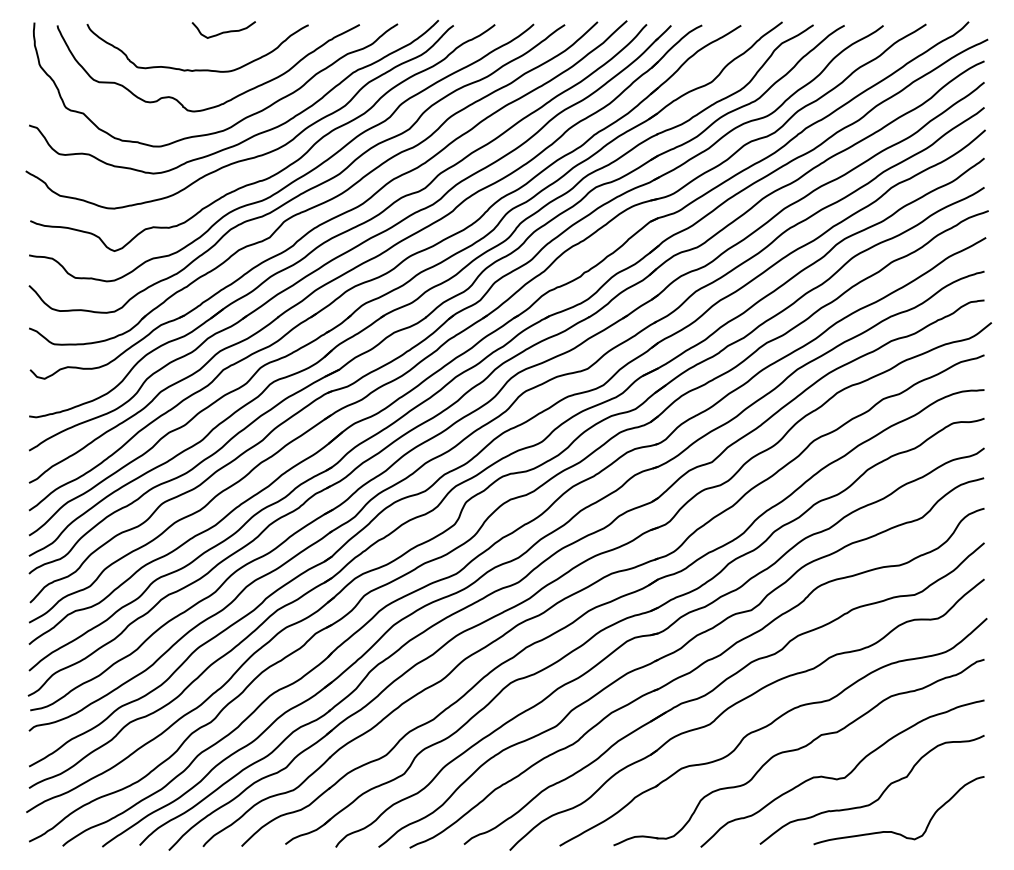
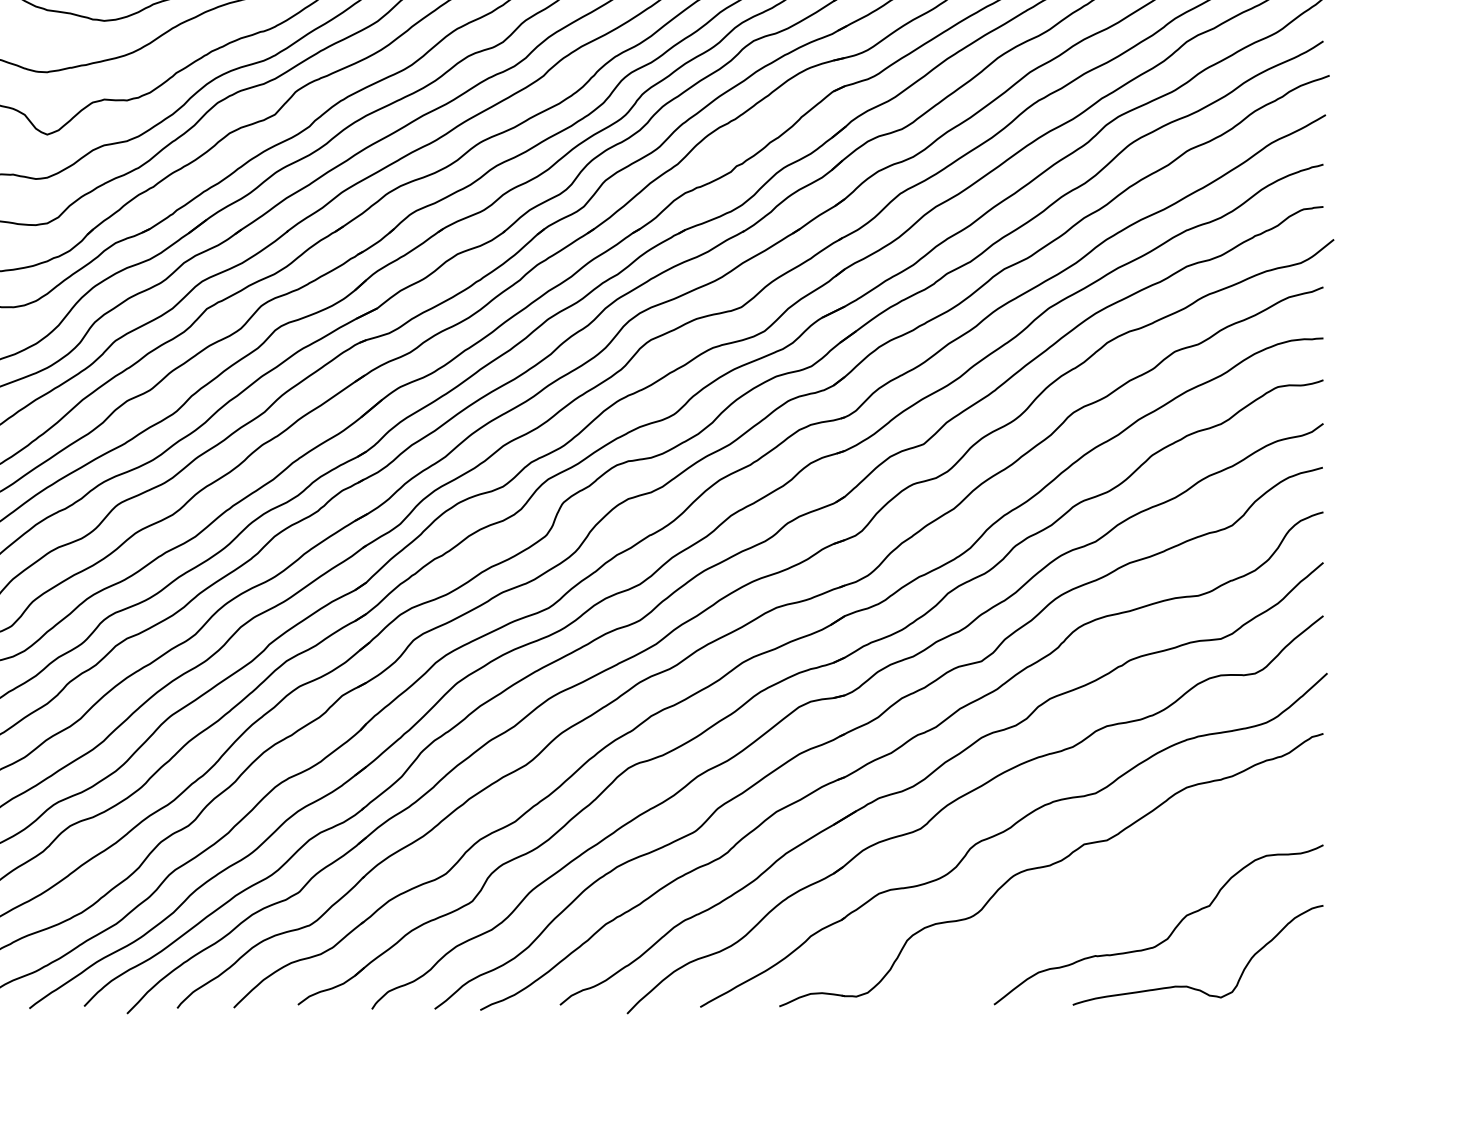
curve: (845, 775) -> (1119, 903), removed

